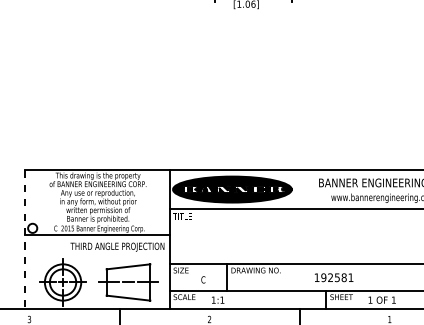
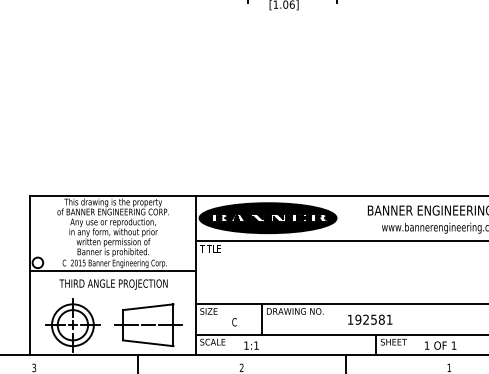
line: (25, 239) -> (29, 275), dashed -> solid
text: (117, 247) -> (113, 284), moved
text: (334, 277) -> (370, 319), moved

